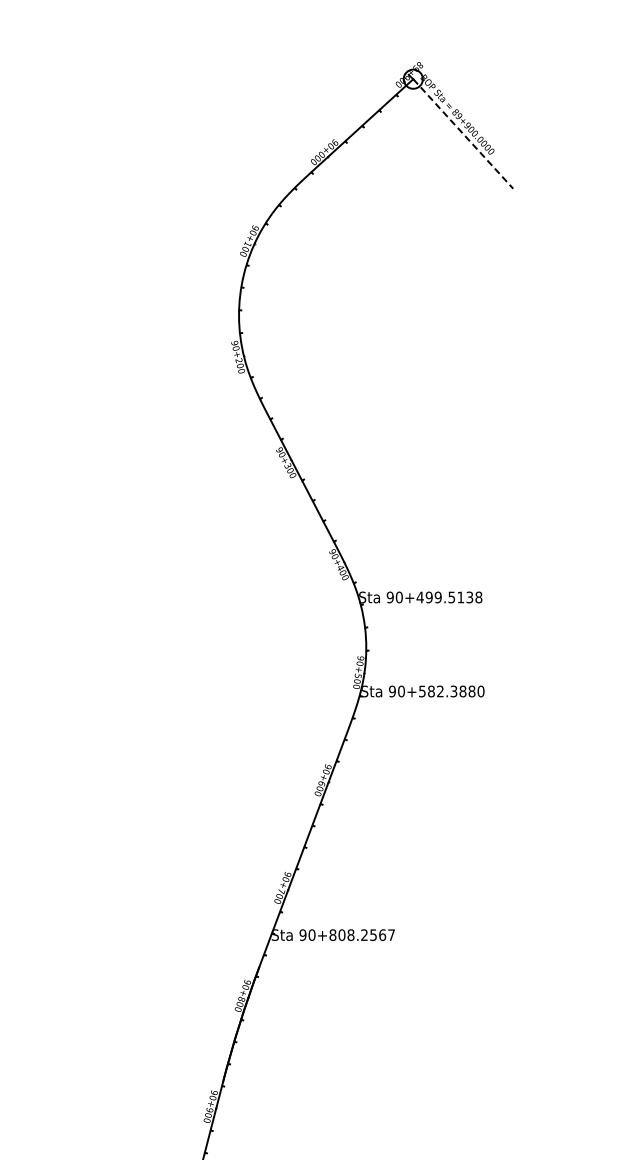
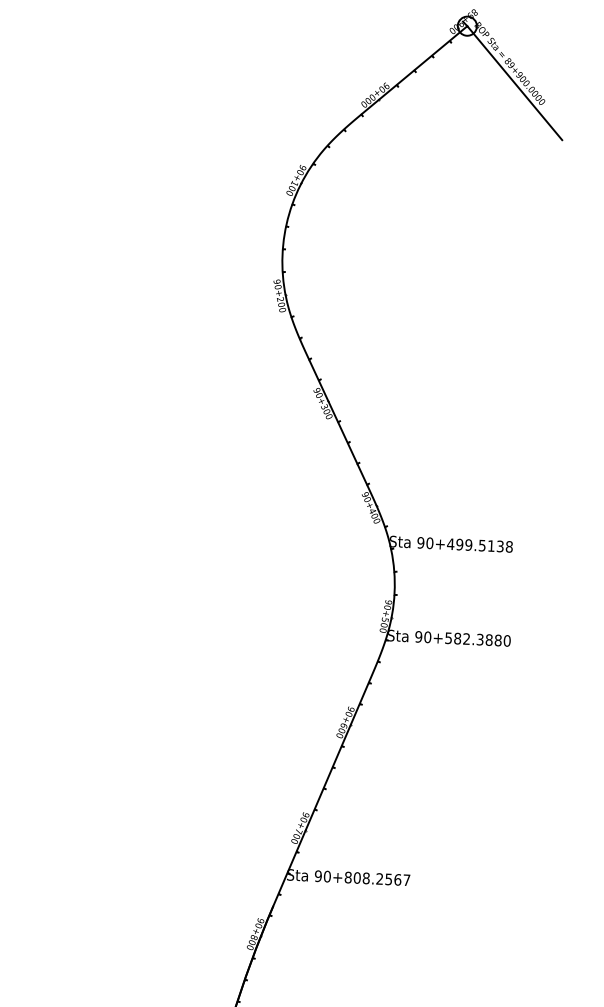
line: (463, 134) -> (515, 83), dashed -> solid

